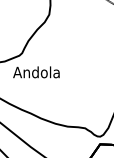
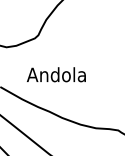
text: (36, 72) -> (56, 74), moved

